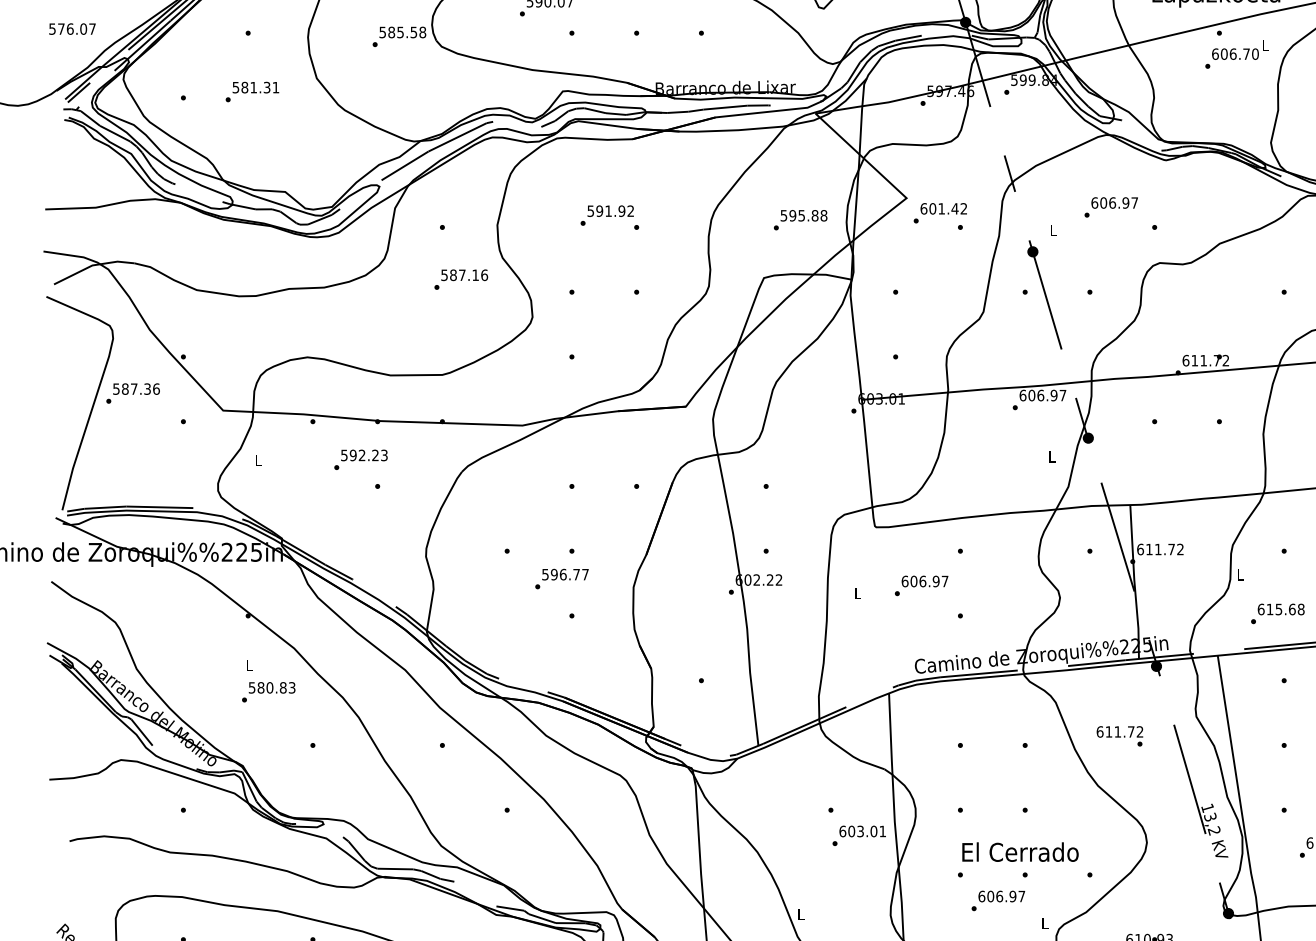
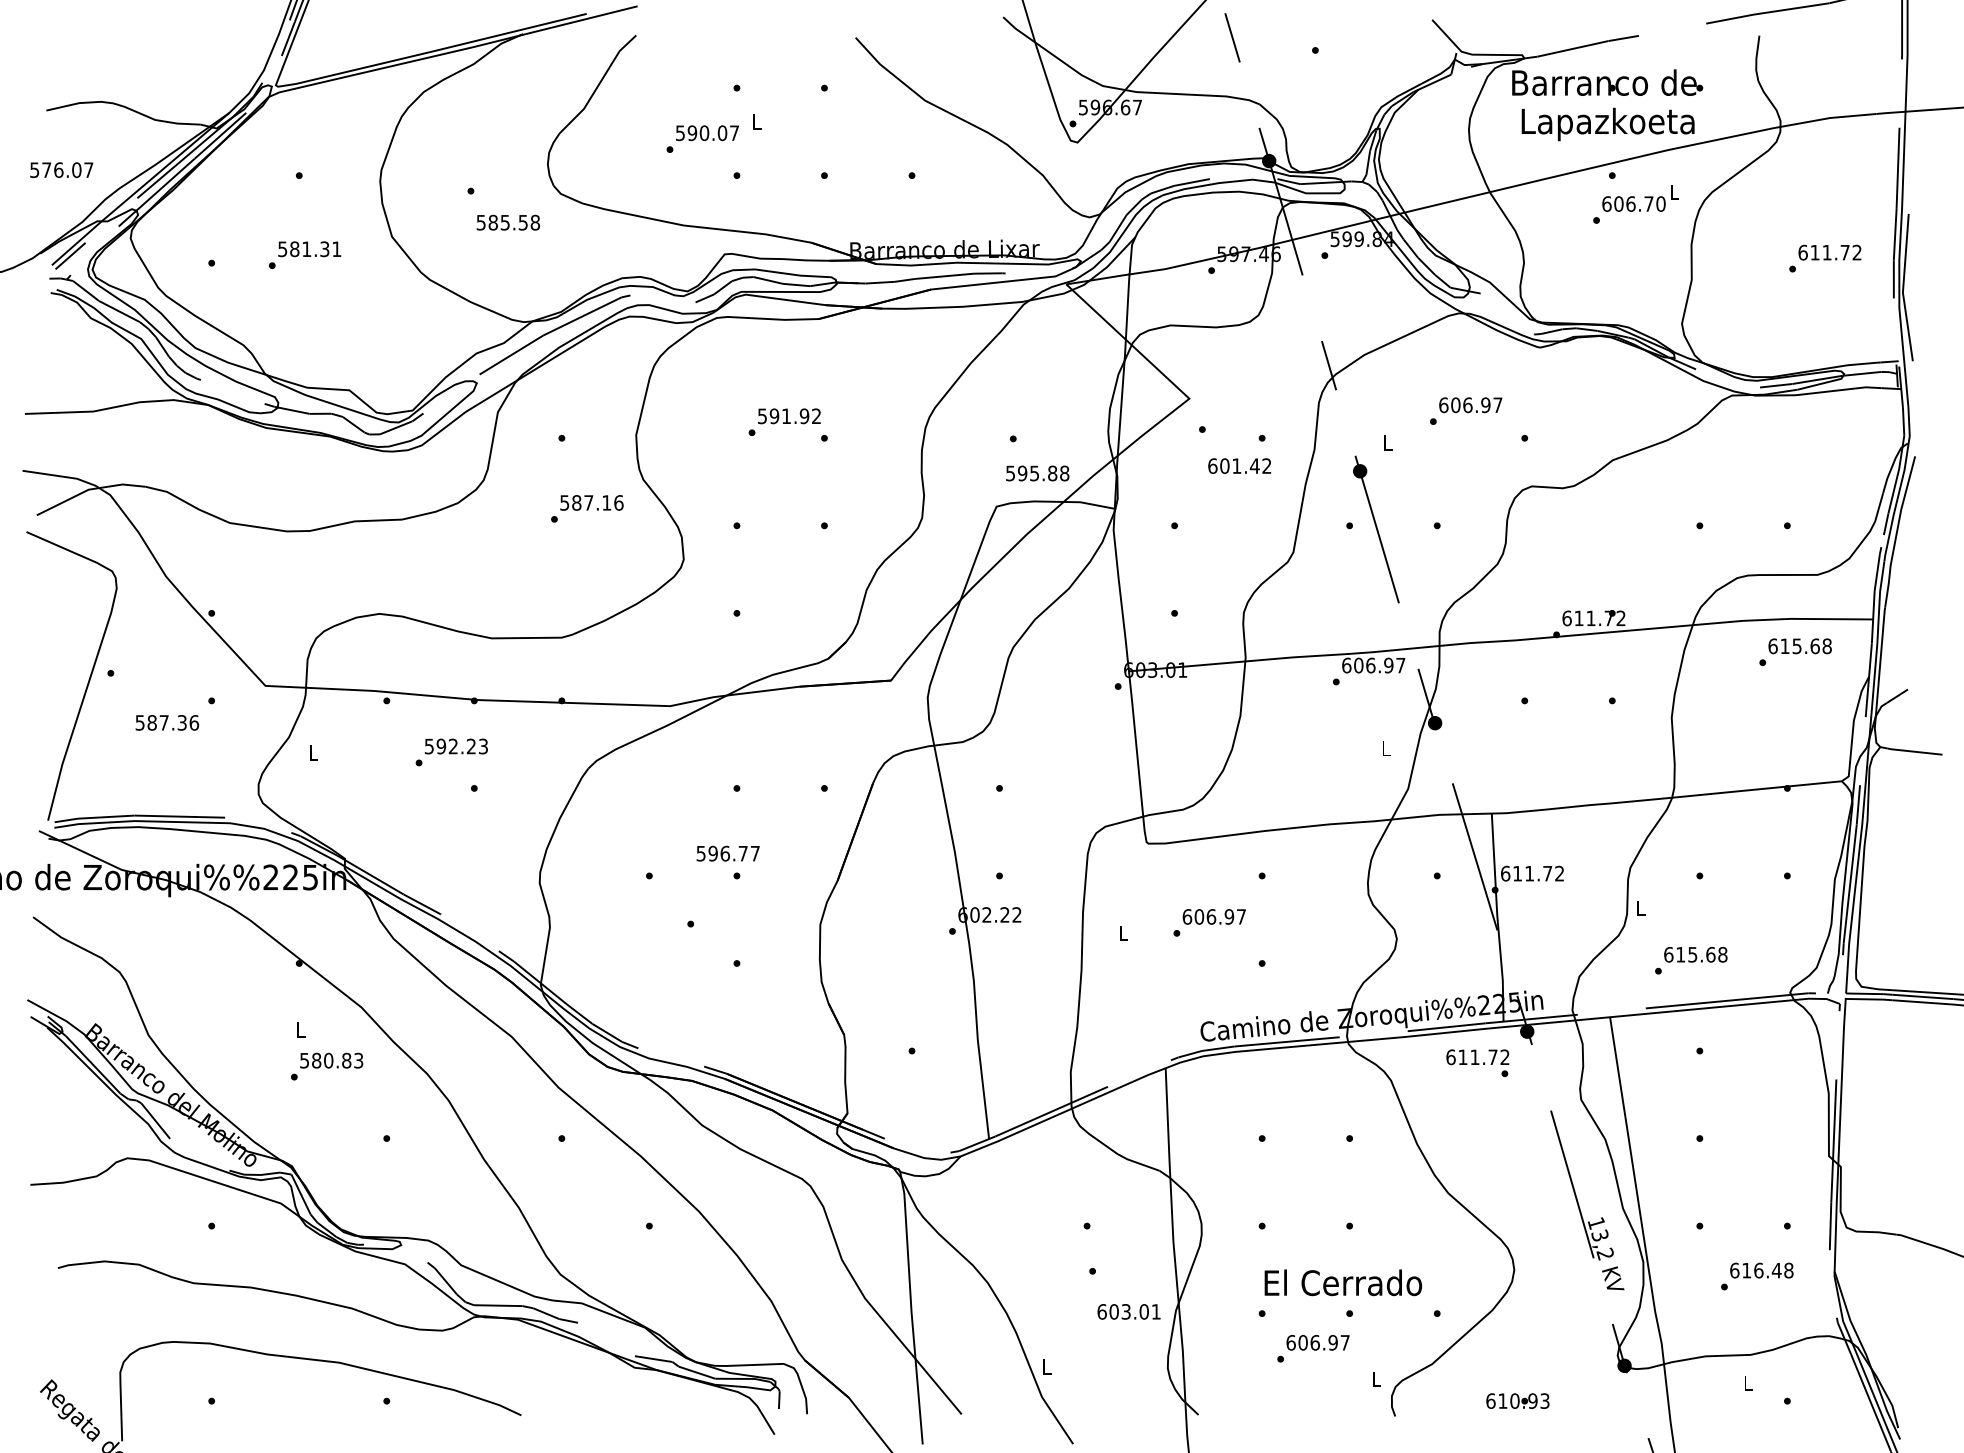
text: (402, 32) -> (507, 222), moved
text: (943, 208) -> (1239, 465), moved
text: (803, 215) -> (1037, 473), moved
text: (136, 388) -> (167, 722), moved
text: (564, 574) -> (727, 853), moved
text: (1119, 735) -> (1477, 1062), moved
text: (862, 831) -> (1128, 1311), moved

